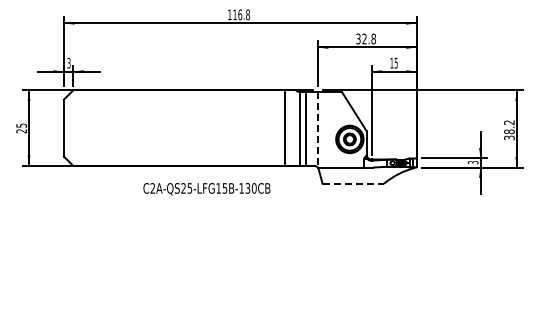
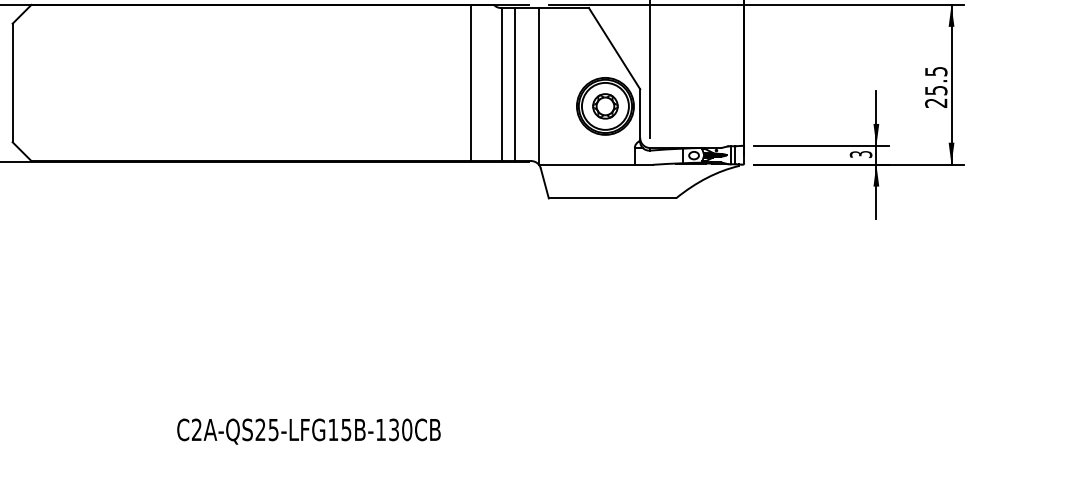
line: (317, 129) -> (538, 85), dashed -> solid
text: (509, 130) -> (936, 87), 38.2 -> 25.5
line: (353, 183) -> (612, 197), dashed -> solid
text: (206, 189) -> (308, 432), moved

